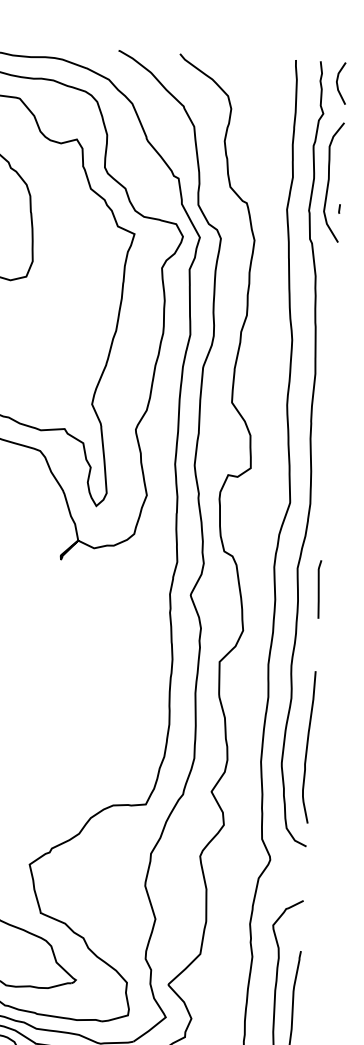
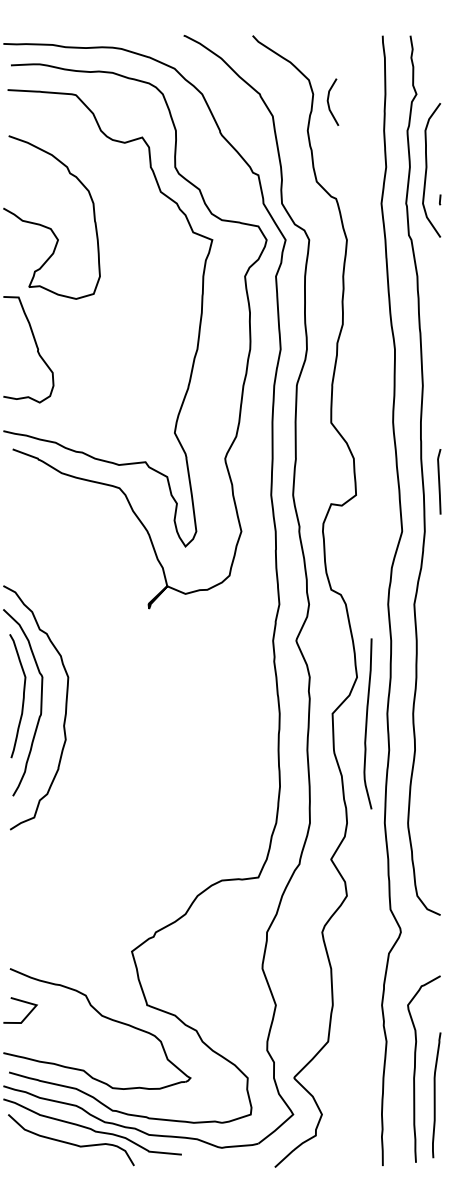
line: (338, 84) -> (329, 103), moved
curve: (318, 589) -> (439, 481), moved
curve: (308, 746) -> (367, 723), moved

